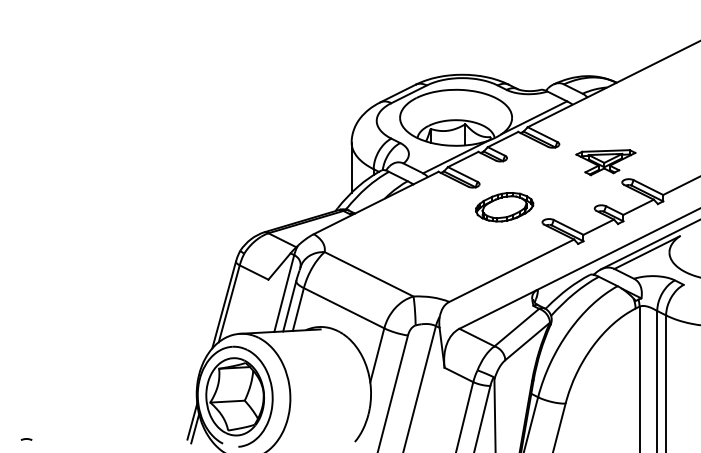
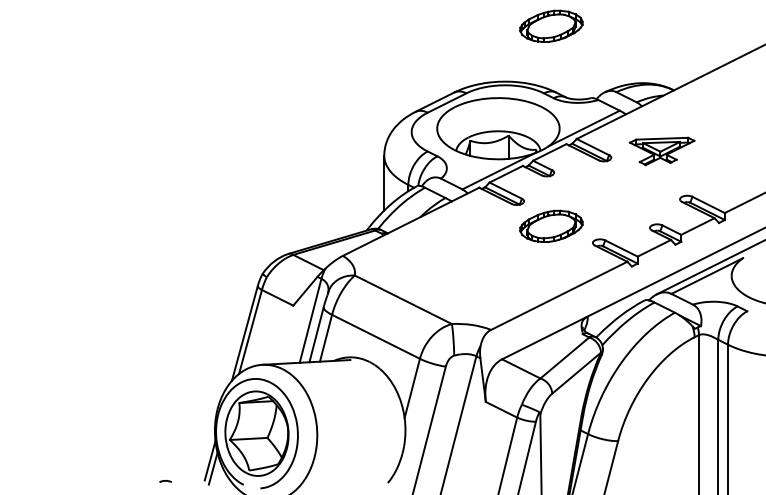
part: (504, 24) -> (551, 26), added
part: (605, 162) -> (661, 151), moved
line: (26, 439) -> (165, 481), moved

